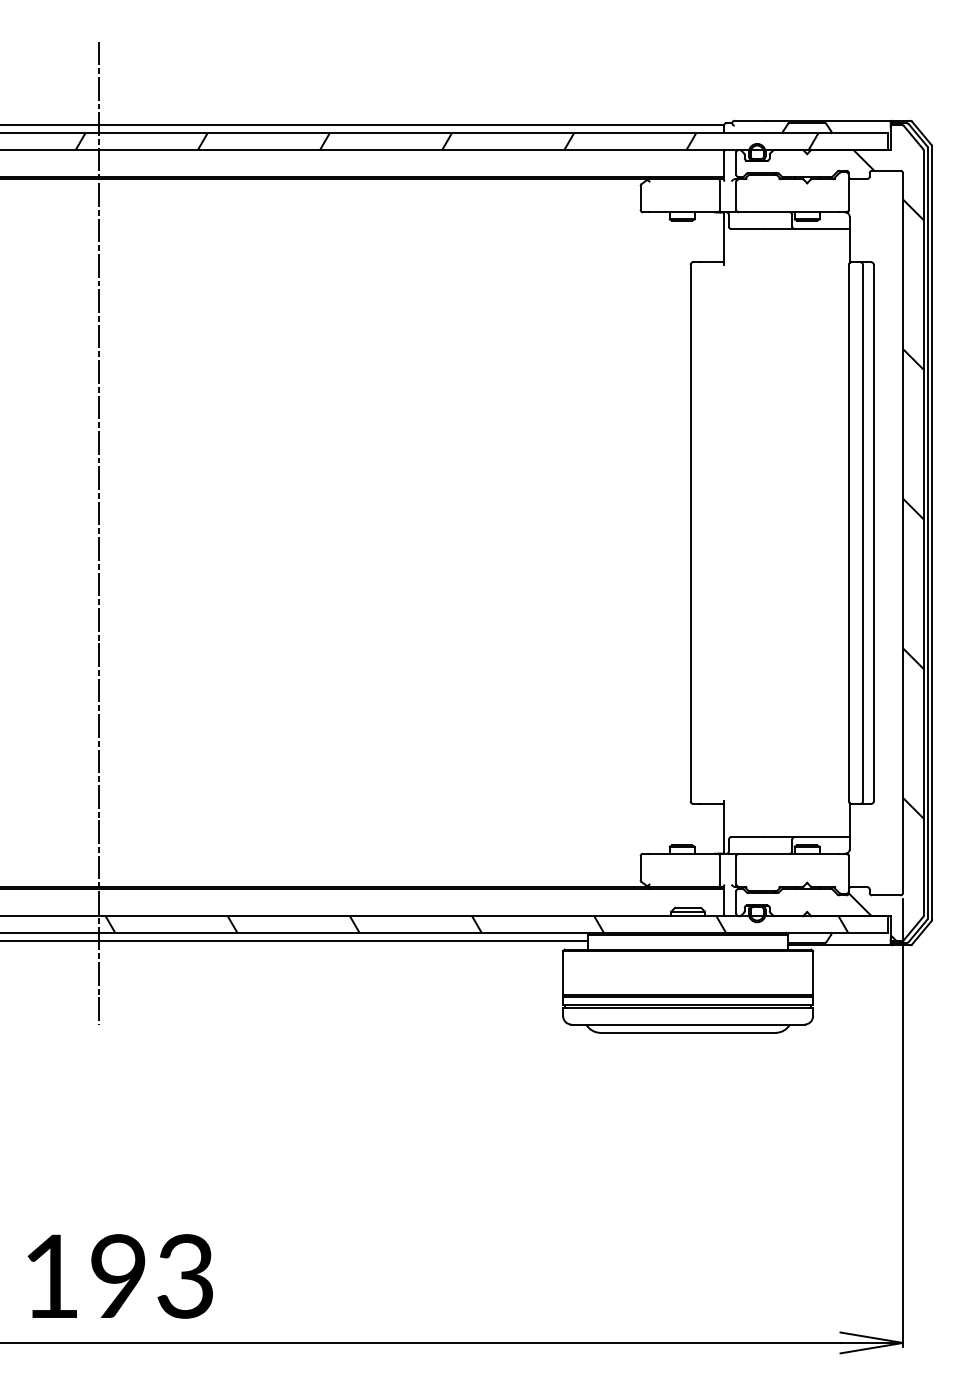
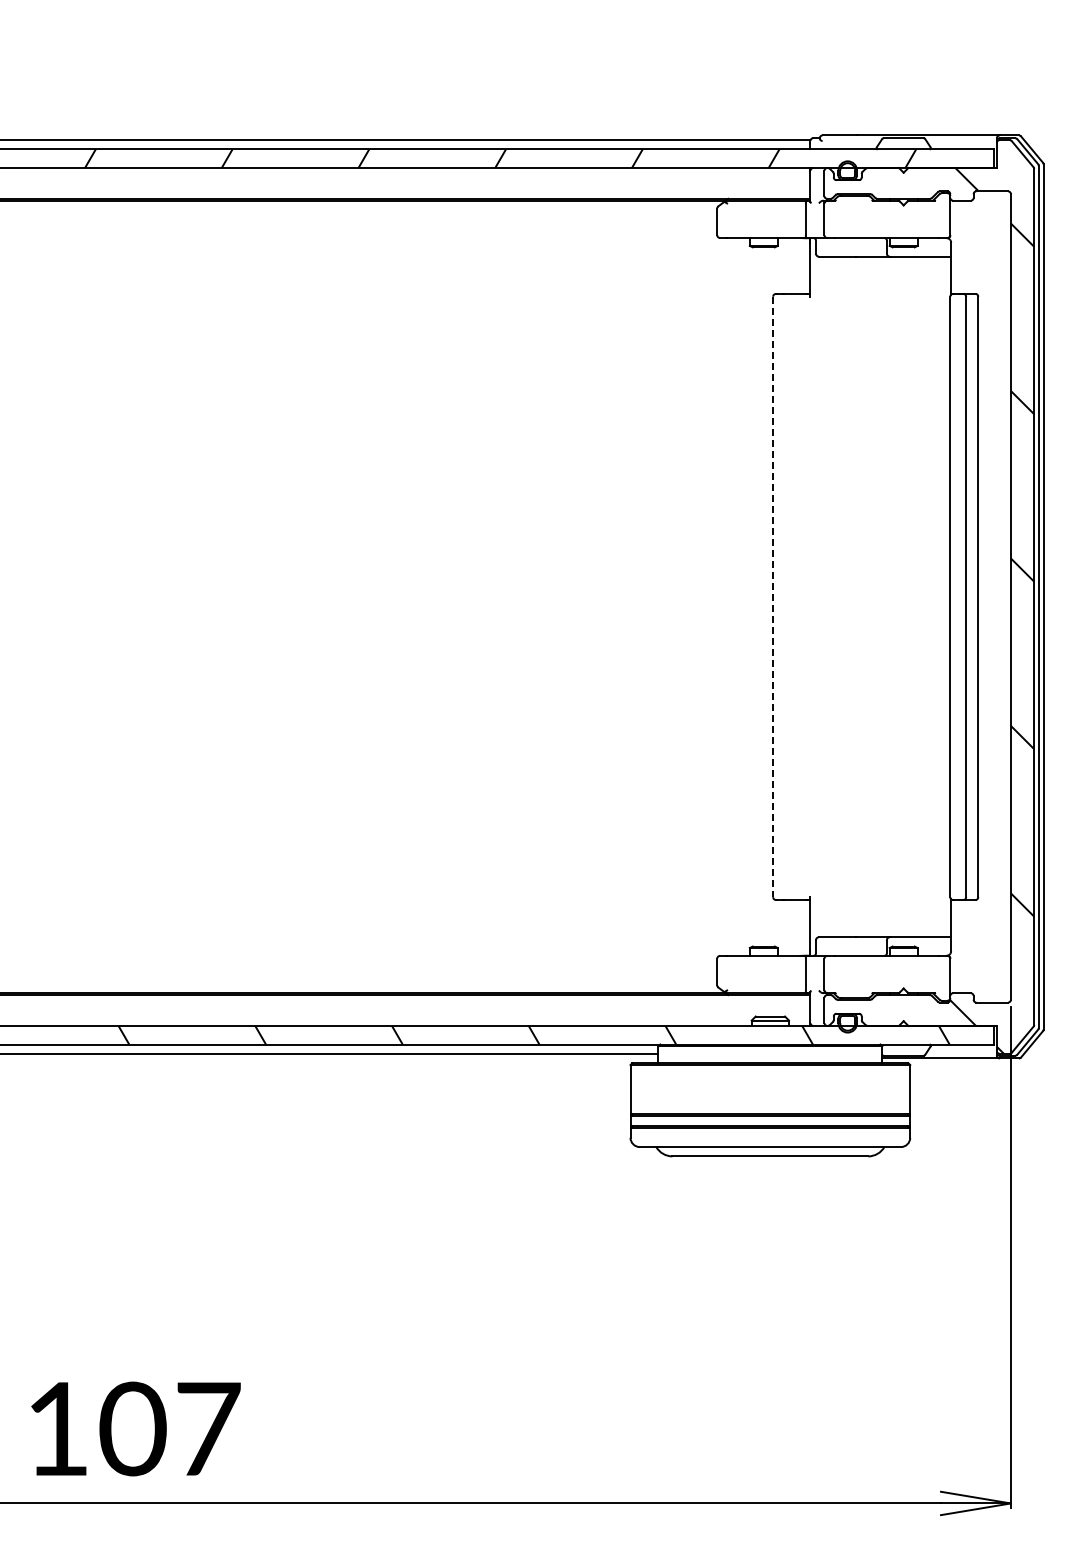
line: (99, 532) -> (111, 596), removed
line: (690, 533) -> (773, 597), solid -> dashed
text: (151, 1275) -> (169, 1428), 193 -> 107

